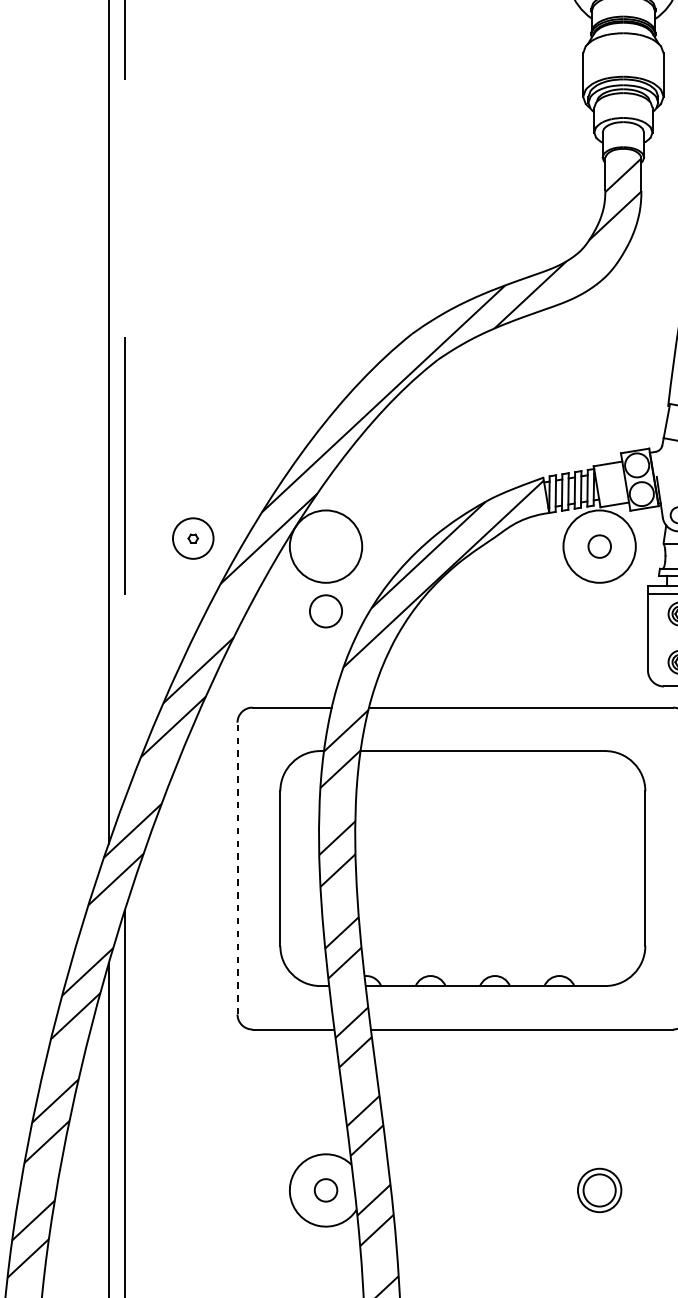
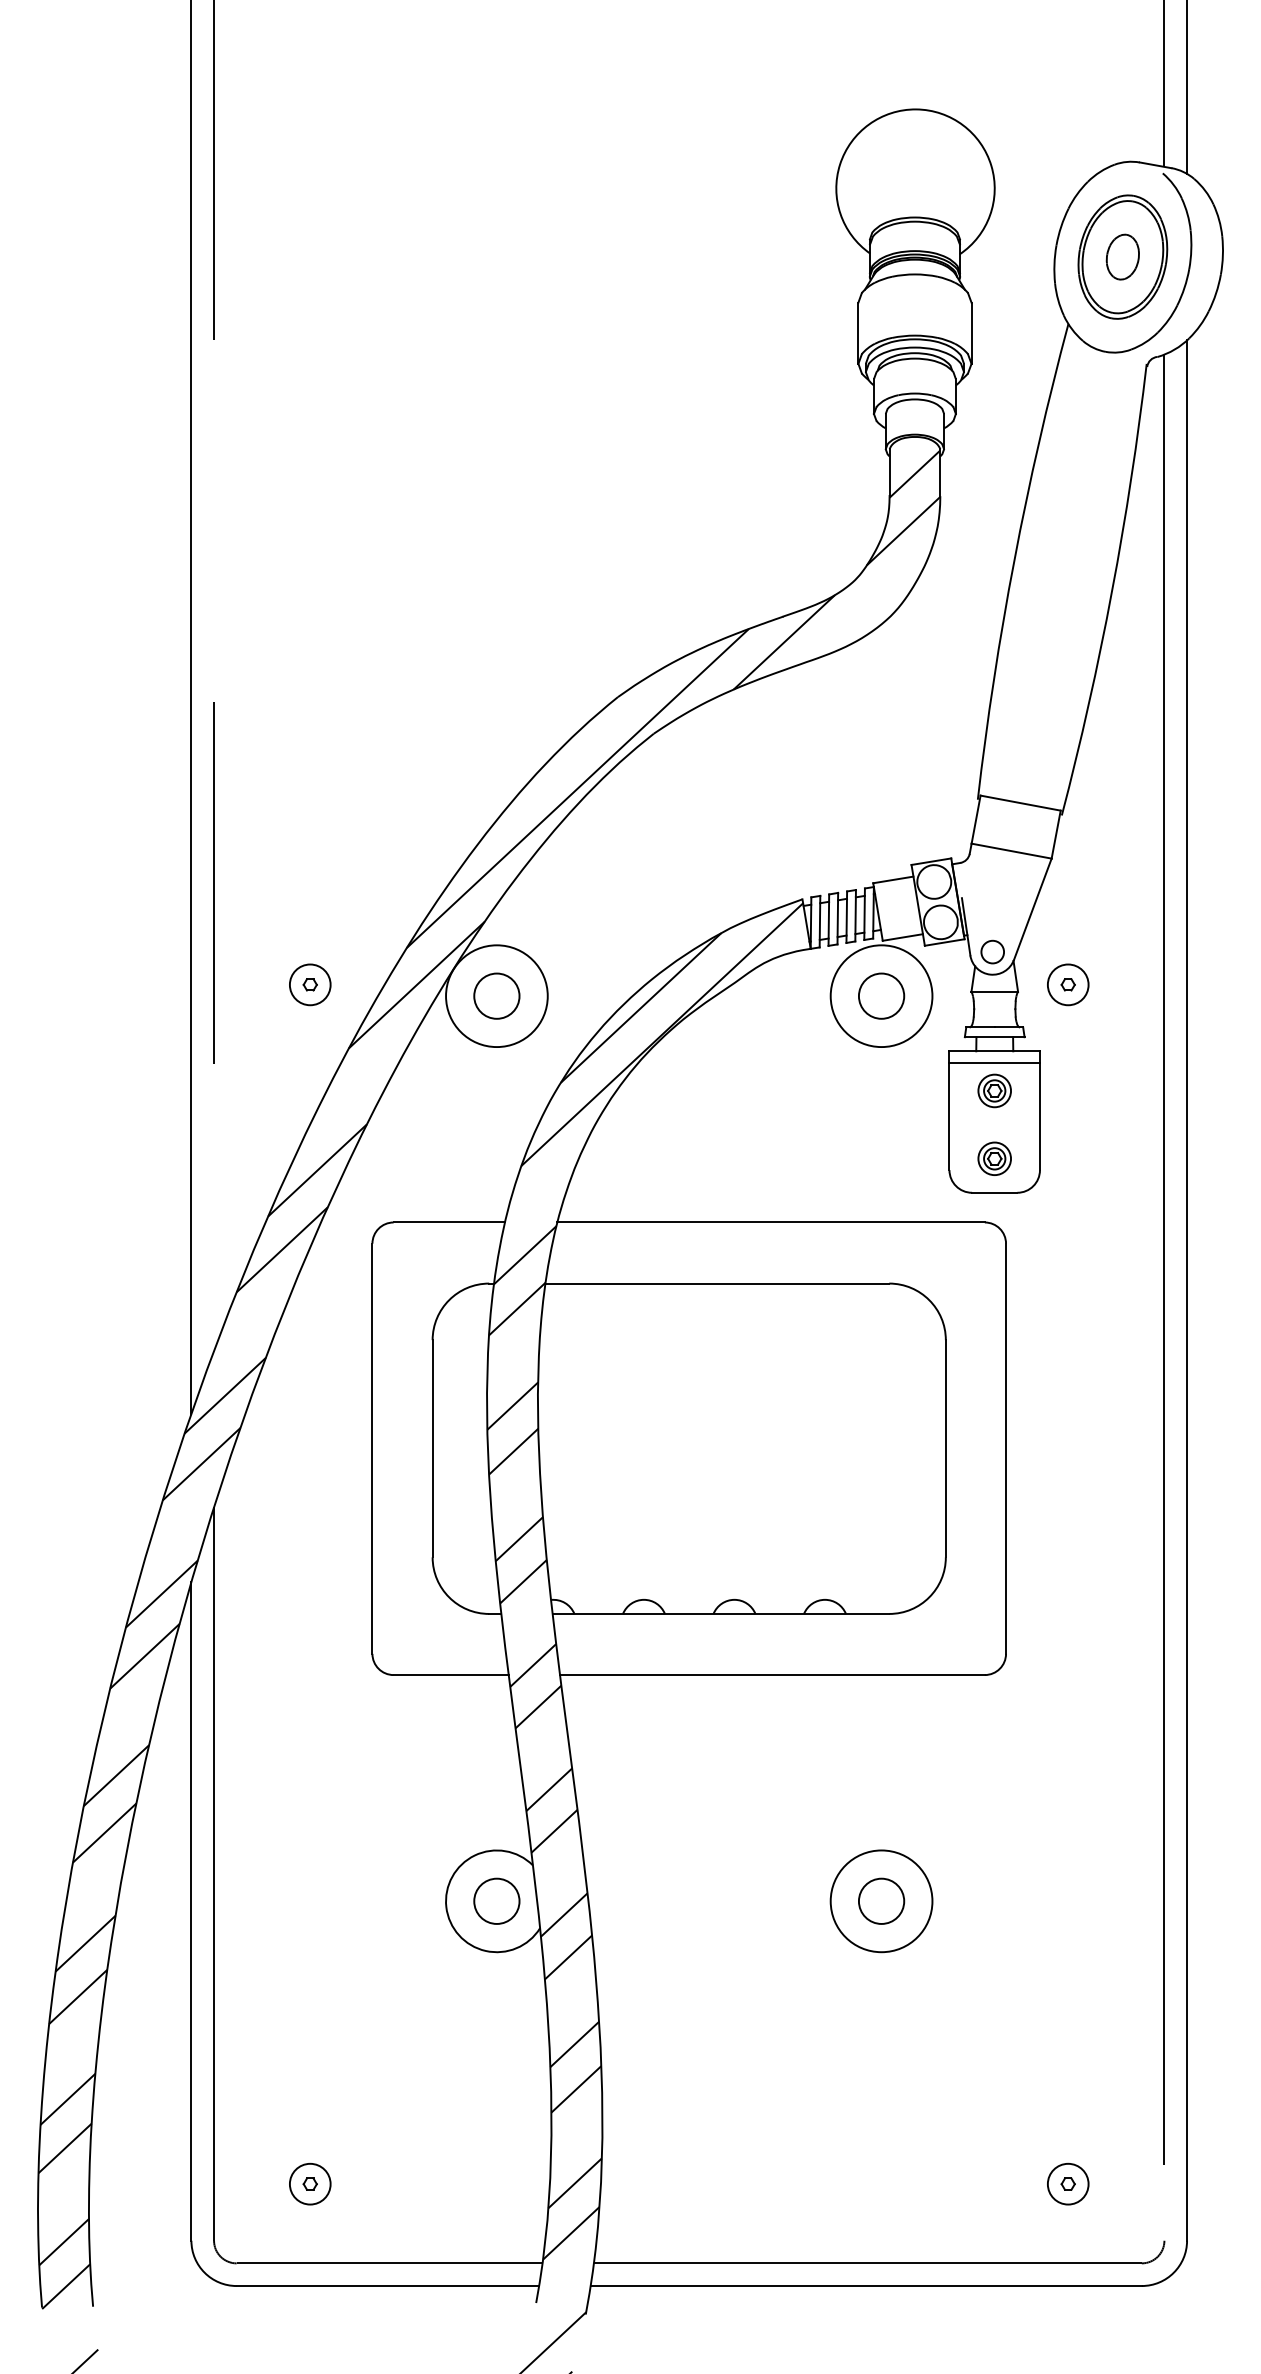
circle: (192, 538) -> (309, 984), size x0.71
circle: (599, 546) -> (881, 995), size x1.43
circle: (325, 610) -> (496, 995), moved
line: (237, 868) -> (372, 1448), dashed -> solid
circle: (325, 1189) -> (496, 1900), size x1.43
circle: (599, 1190) -> (881, 1901), size x1.67

